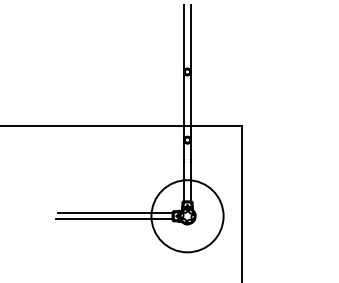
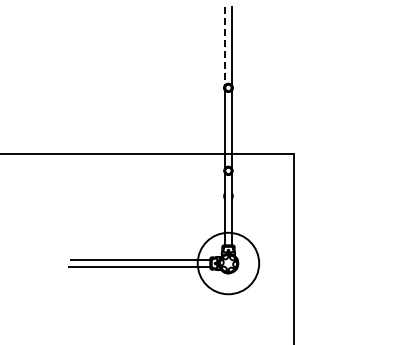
line: (184, 37) -> (224, 46), solid -> dashed
circle: (187, 216) -> (228, 263), size x0.7

